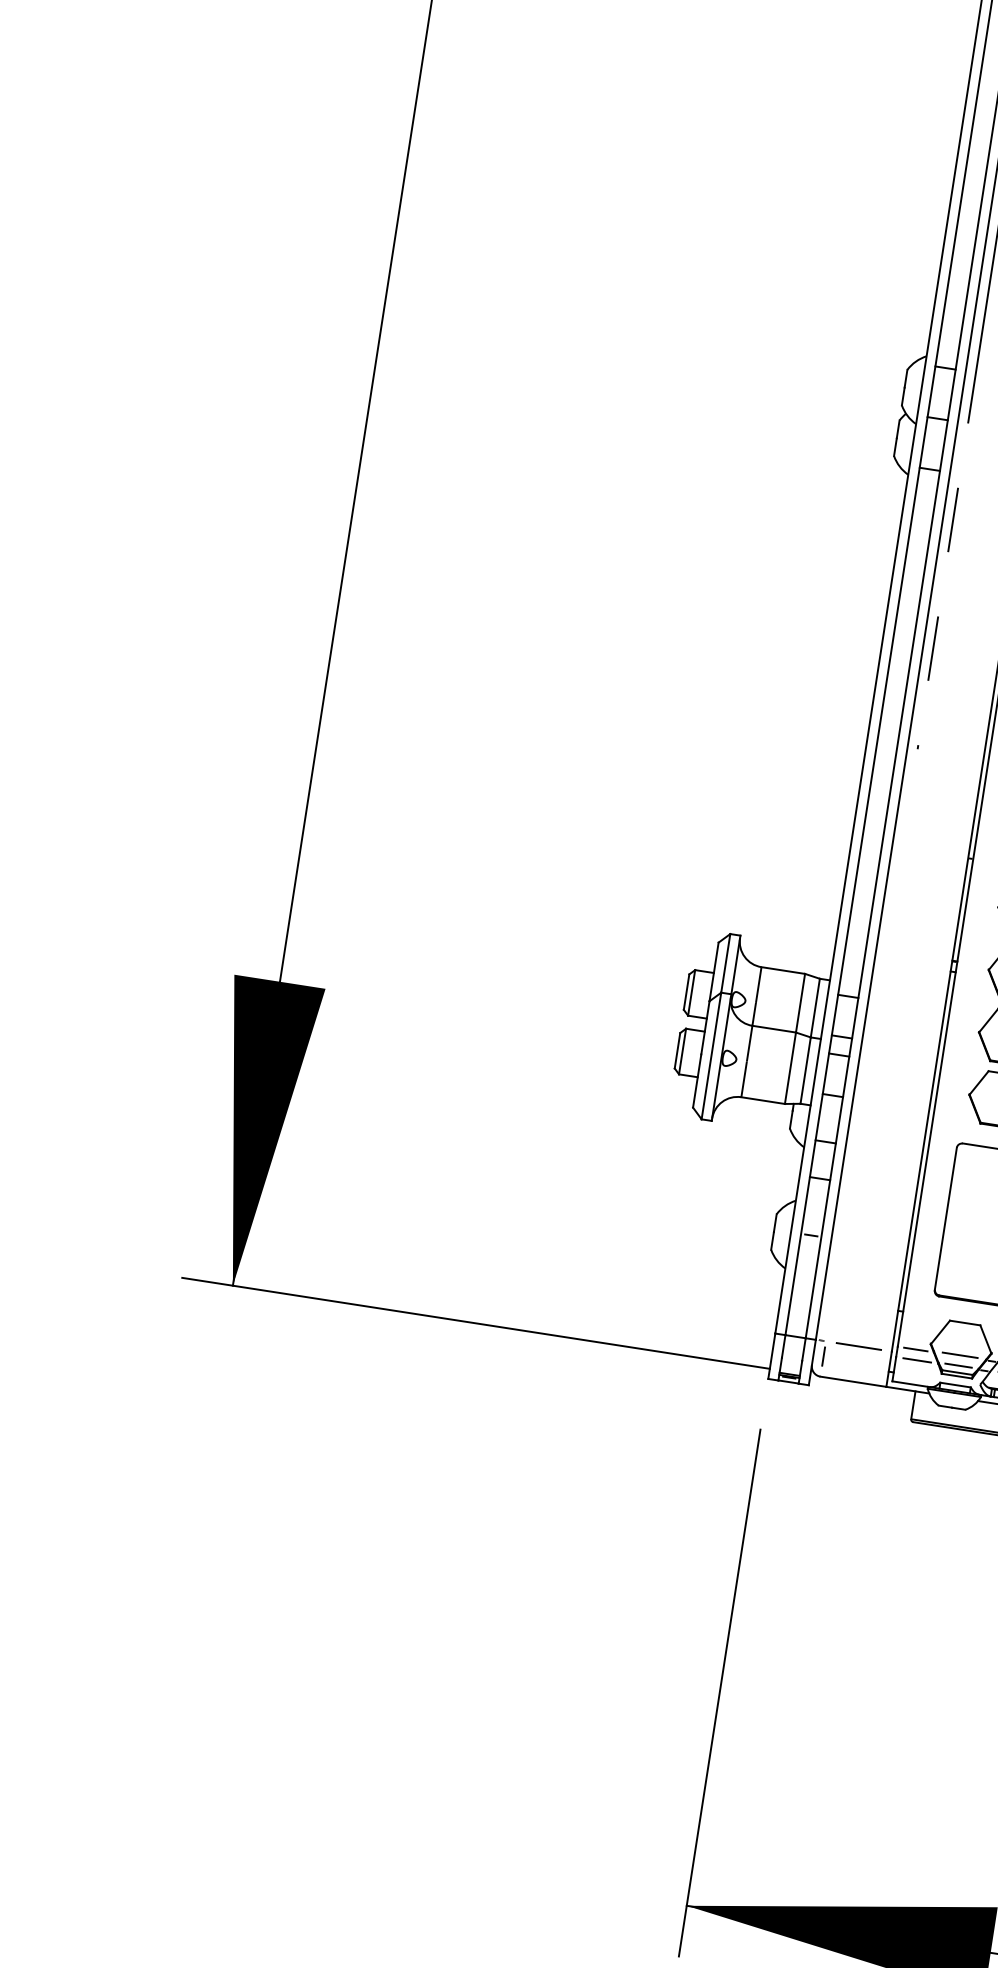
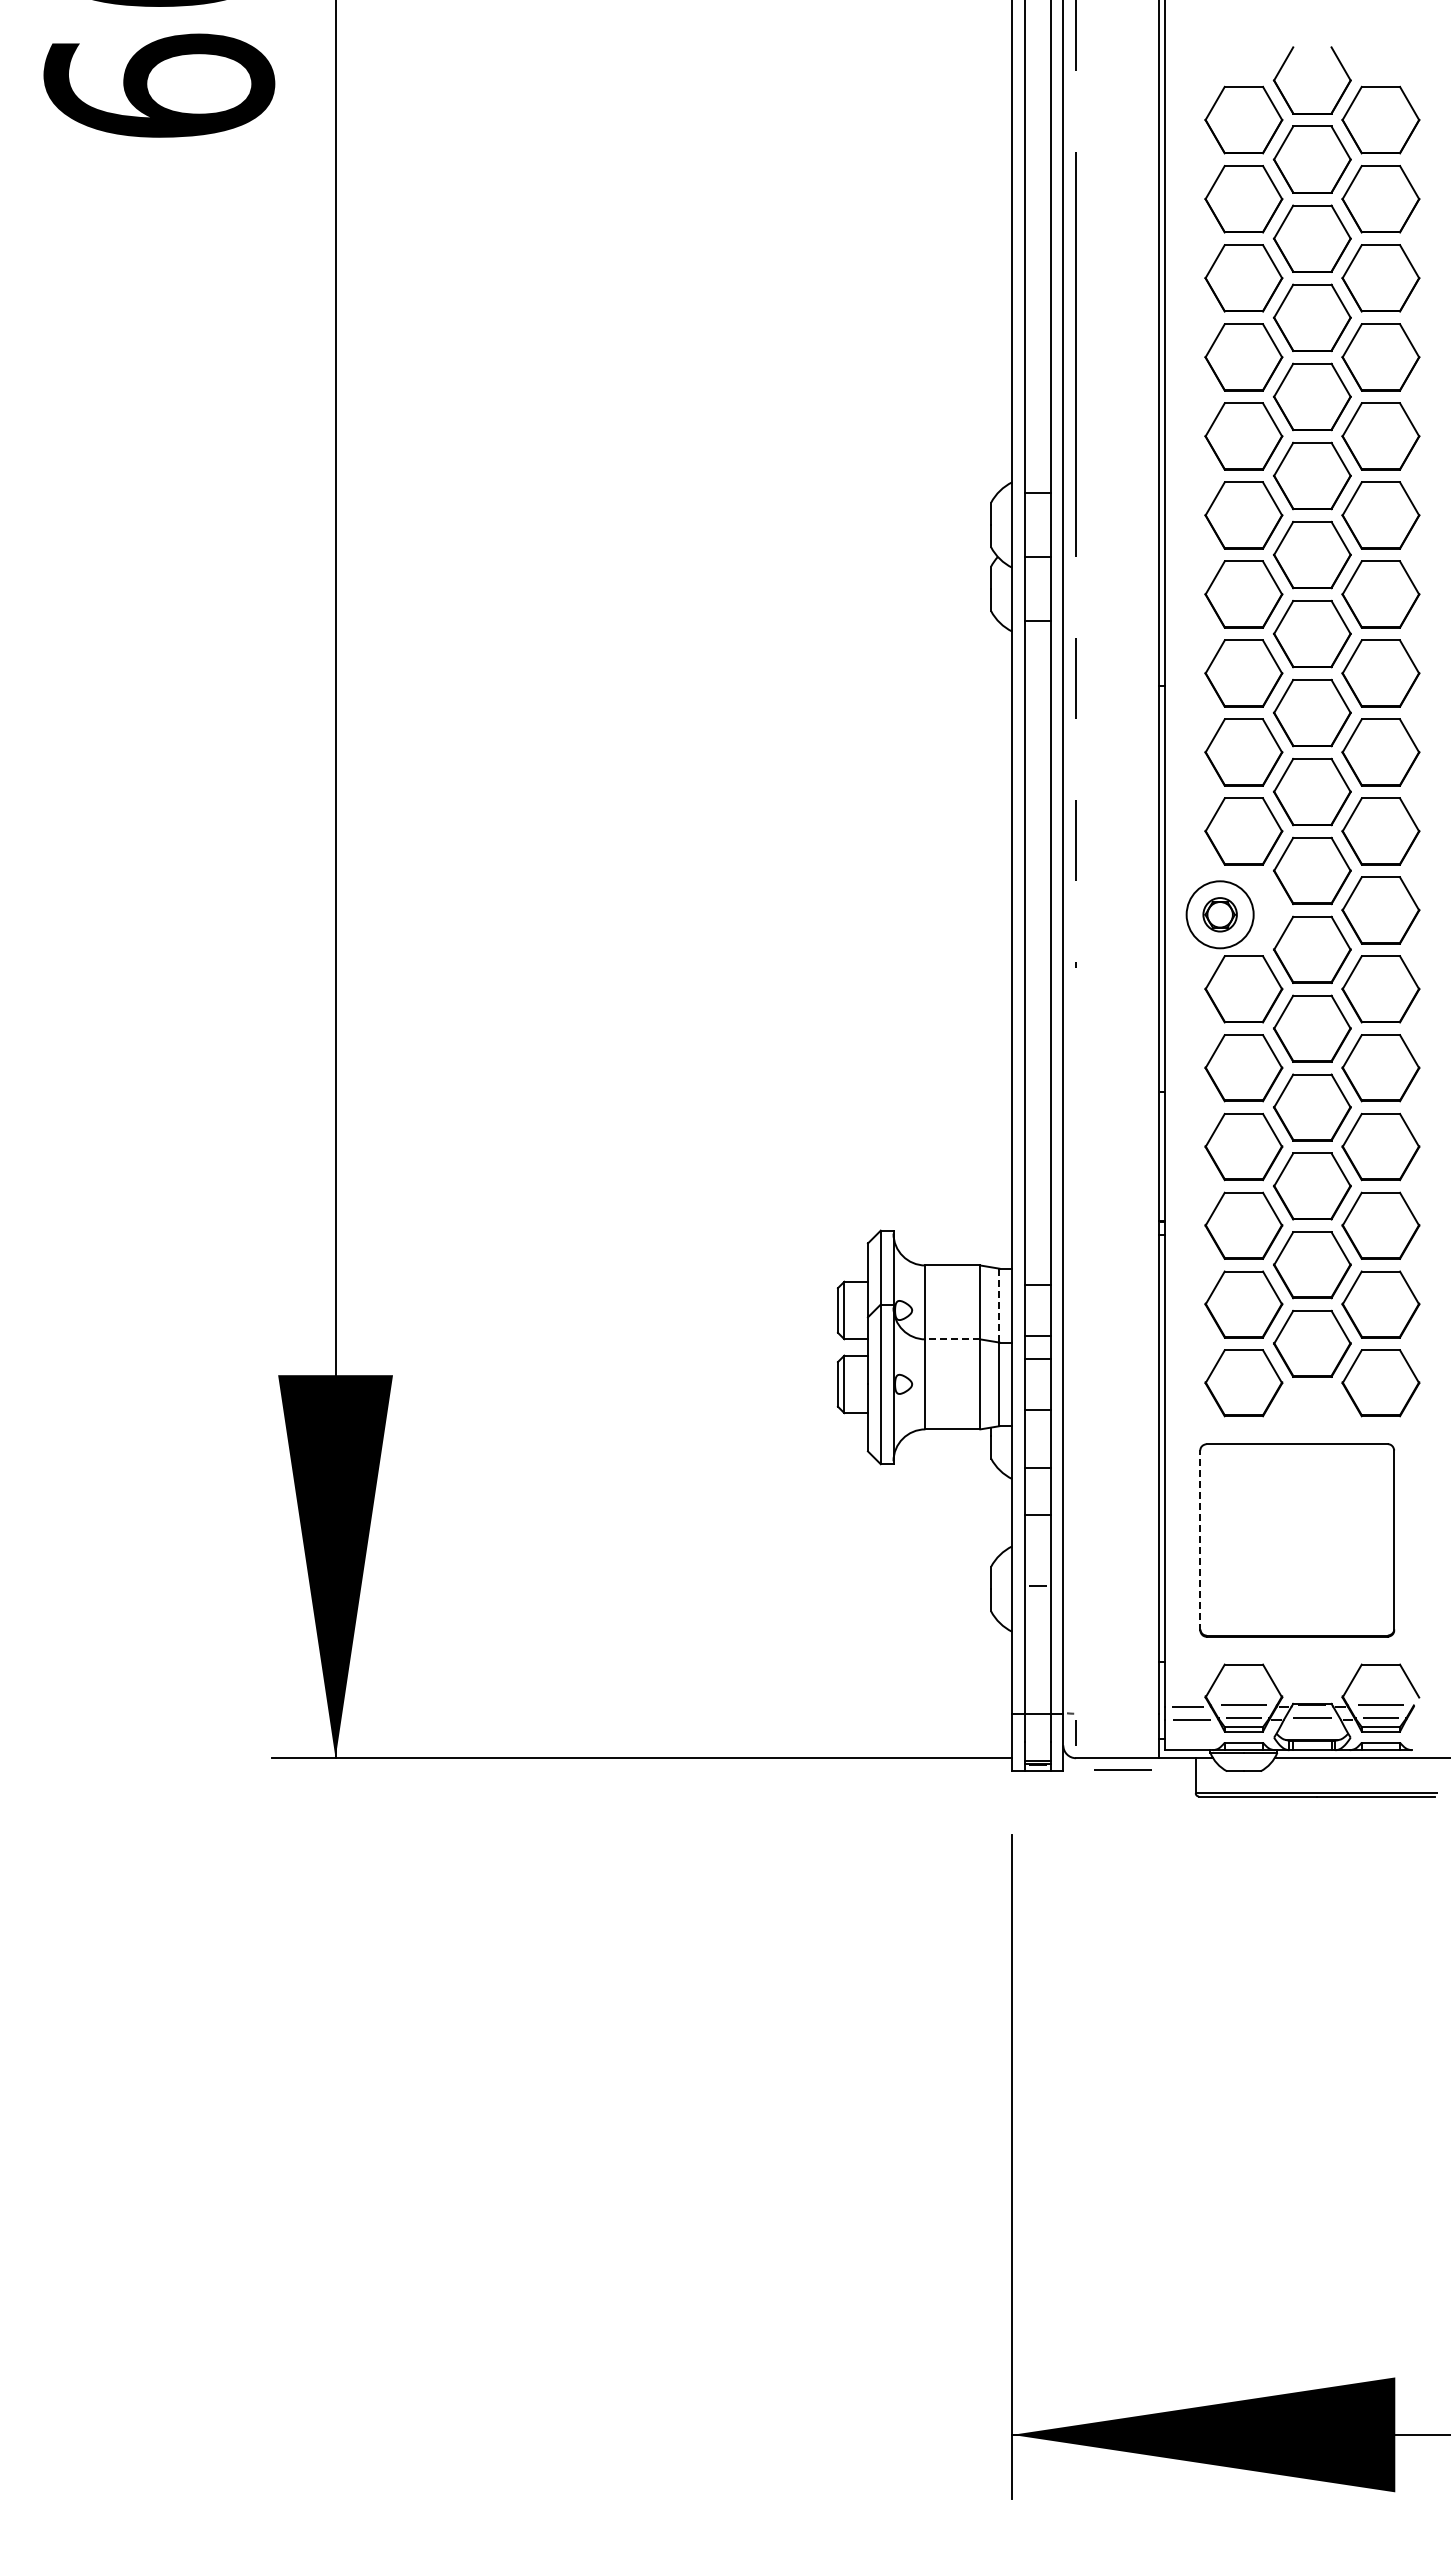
line: (815, 1008) -> (999, 1305), solid -> dashed
line: (773, 1029) -> (952, 1339), solid -> dashed
line: (946, 1218) -> (1200, 1539), solid -> dashed
line: (858, 1346) -> (1122, 1769), moved

